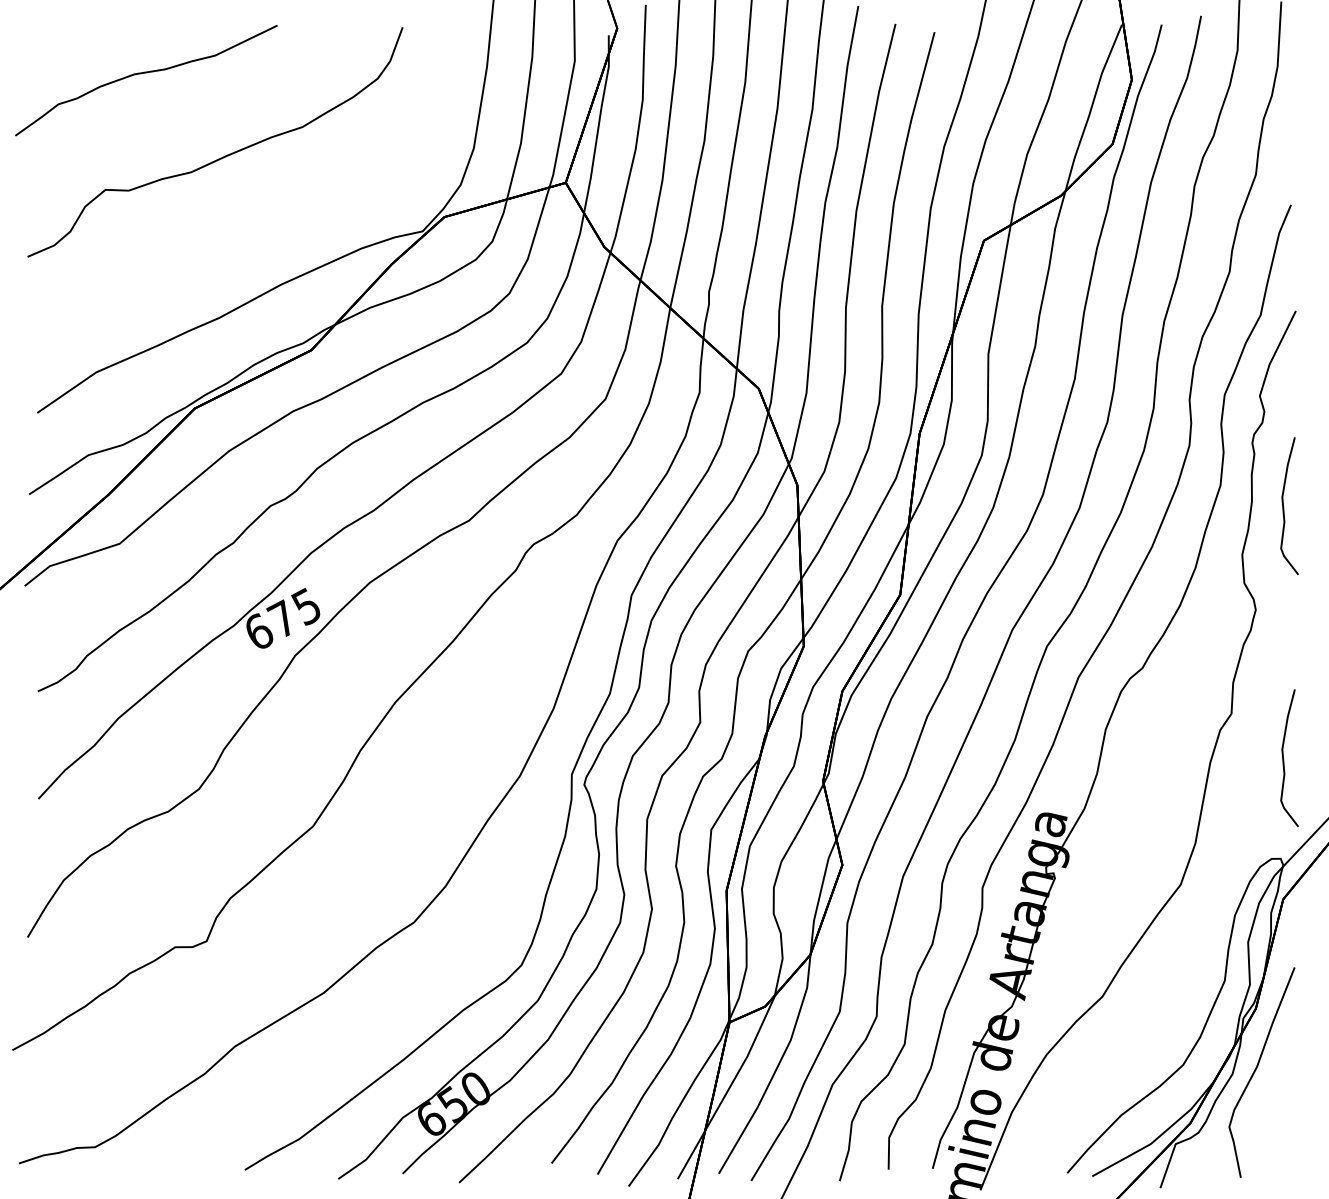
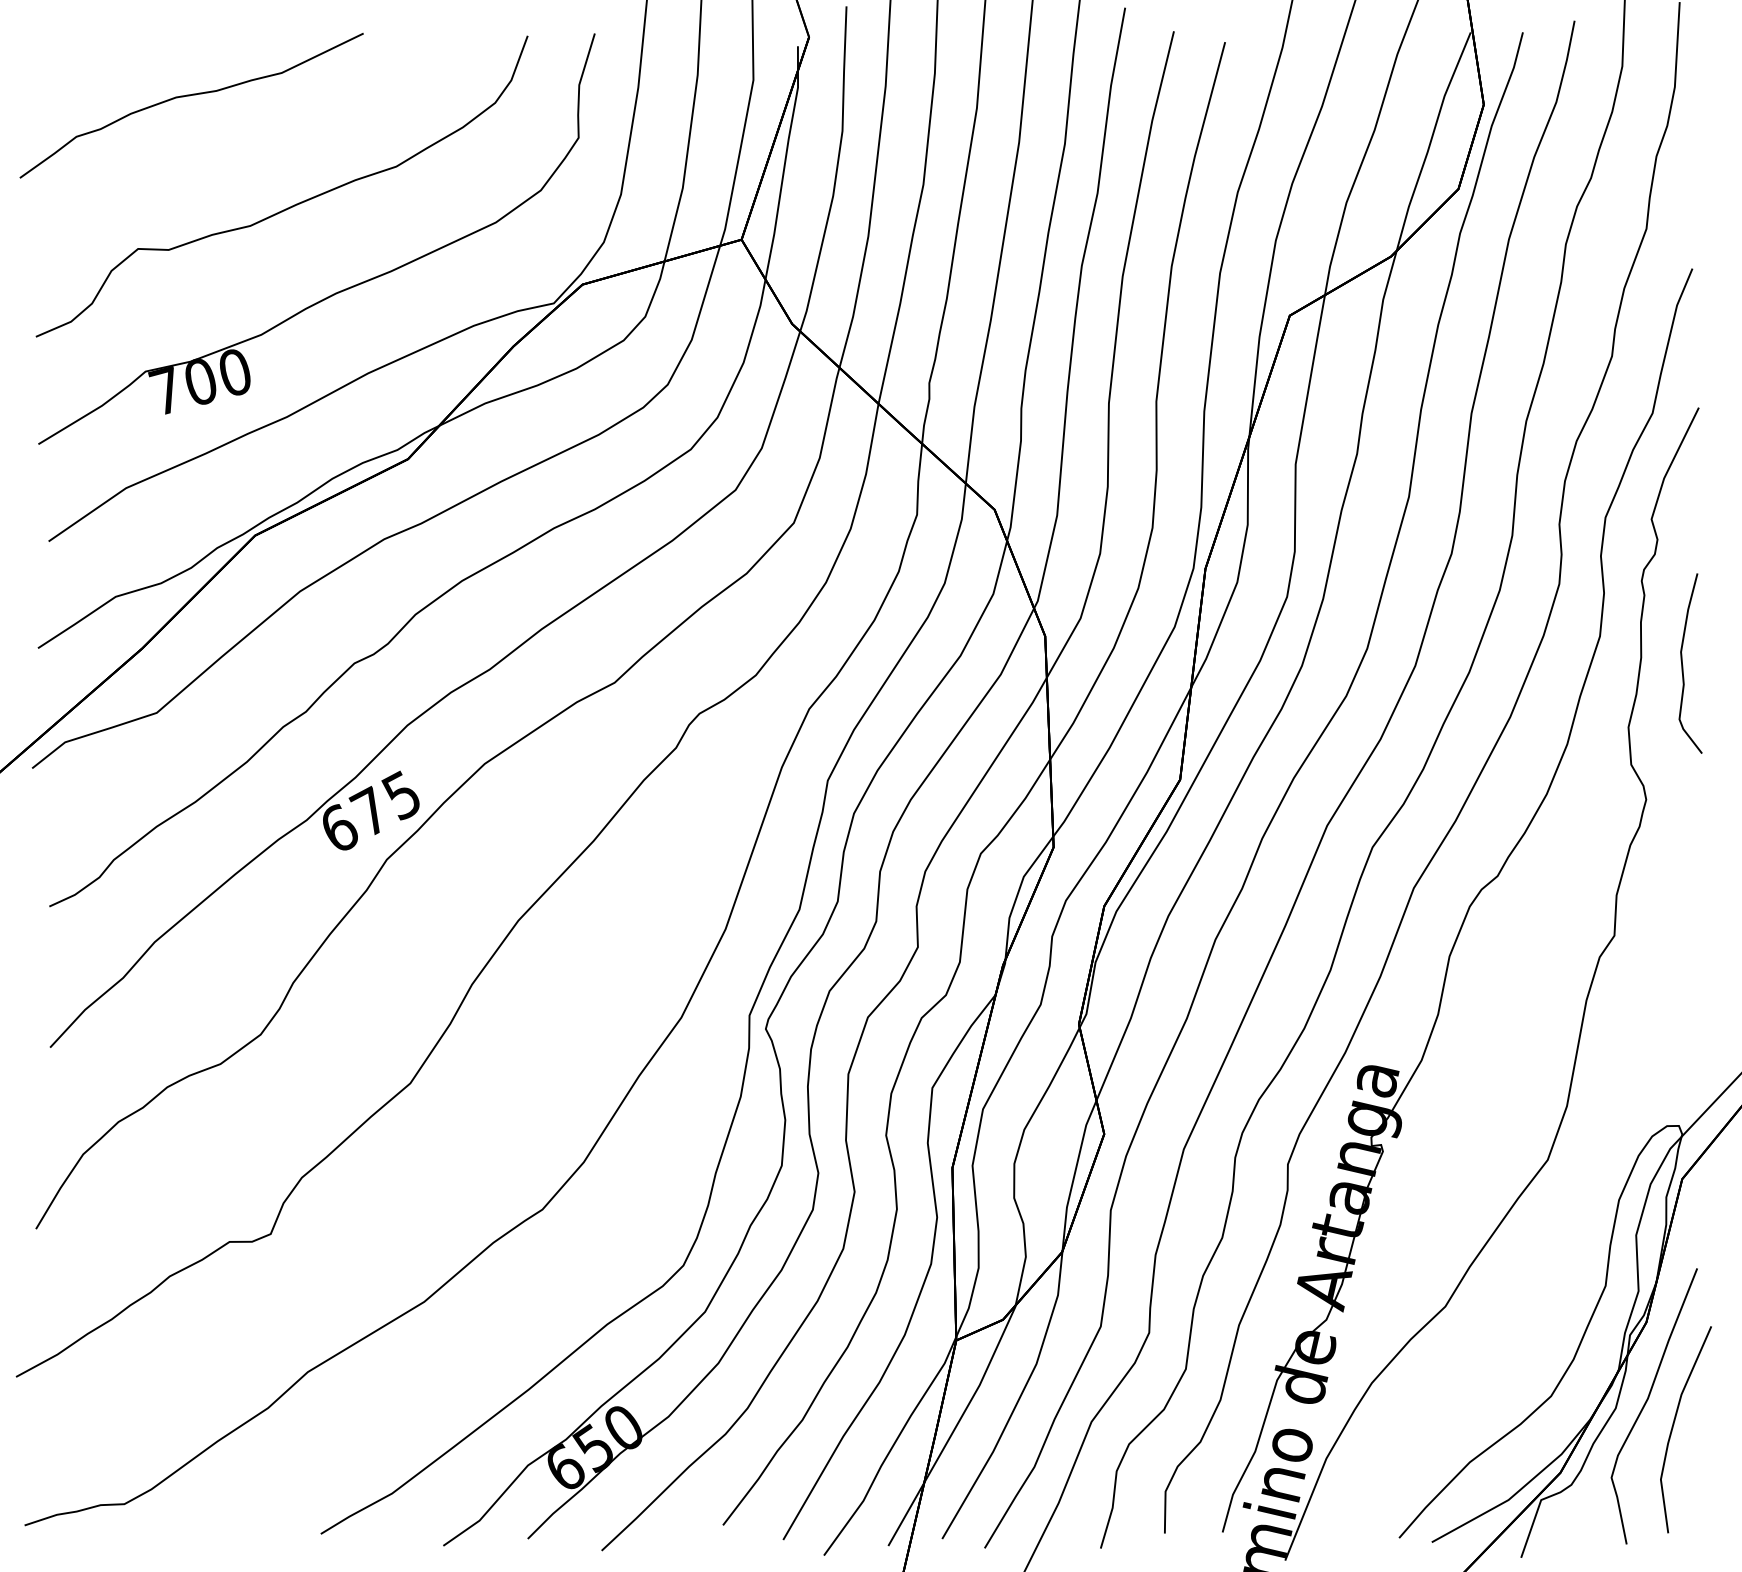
part: (256, 222) -> (336, 291), added
curve: (1284, 759) -> (1683, 995), removed
line: (1277, 1087) -> (1674, 1425), added

